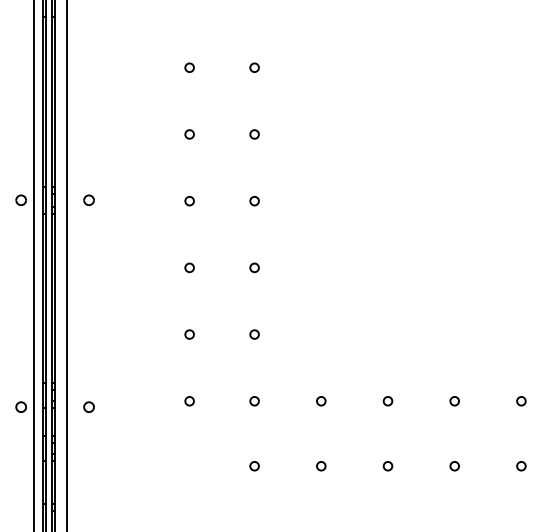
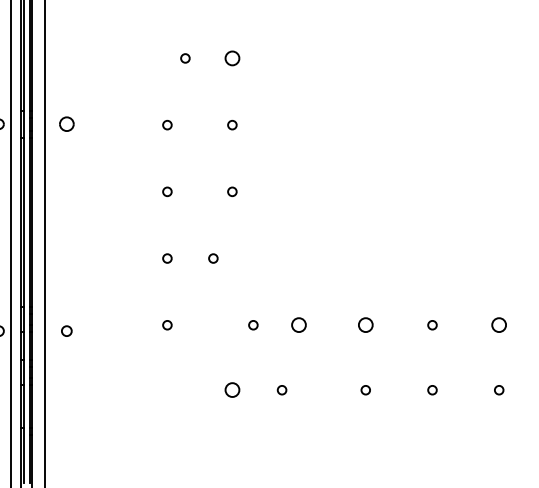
circle: (189, 134) -> (185, 58), moved
circle: (254, 134) -> (232, 58), size x1.6
part: (88, 200) -> (66, 124), size x1.4
circle: (254, 334) -> (213, 258), moved
circle: (254, 401) -> (253, 325), moved
circle: (321, 401) -> (299, 325), size x1.6
circle: (387, 401) -> (365, 325), size x1.6
circle: (521, 401) -> (499, 325), size x1.6
circle: (254, 466) -> (232, 390), size x1.6
circle: (321, 466) -> (282, 390), moved

